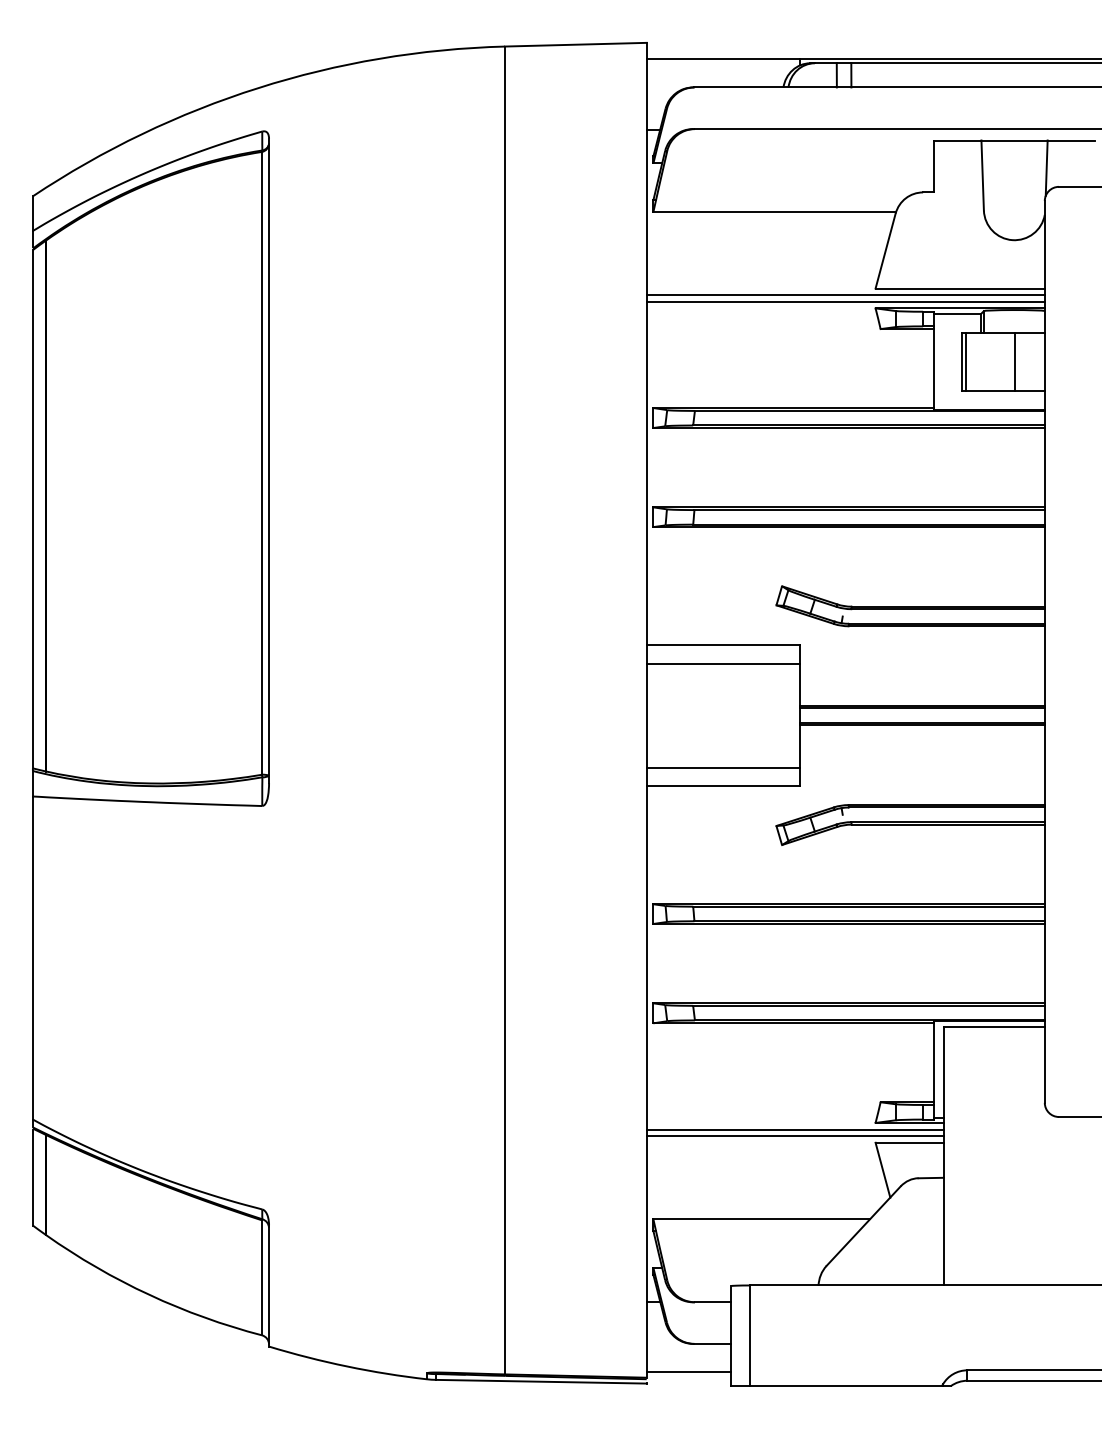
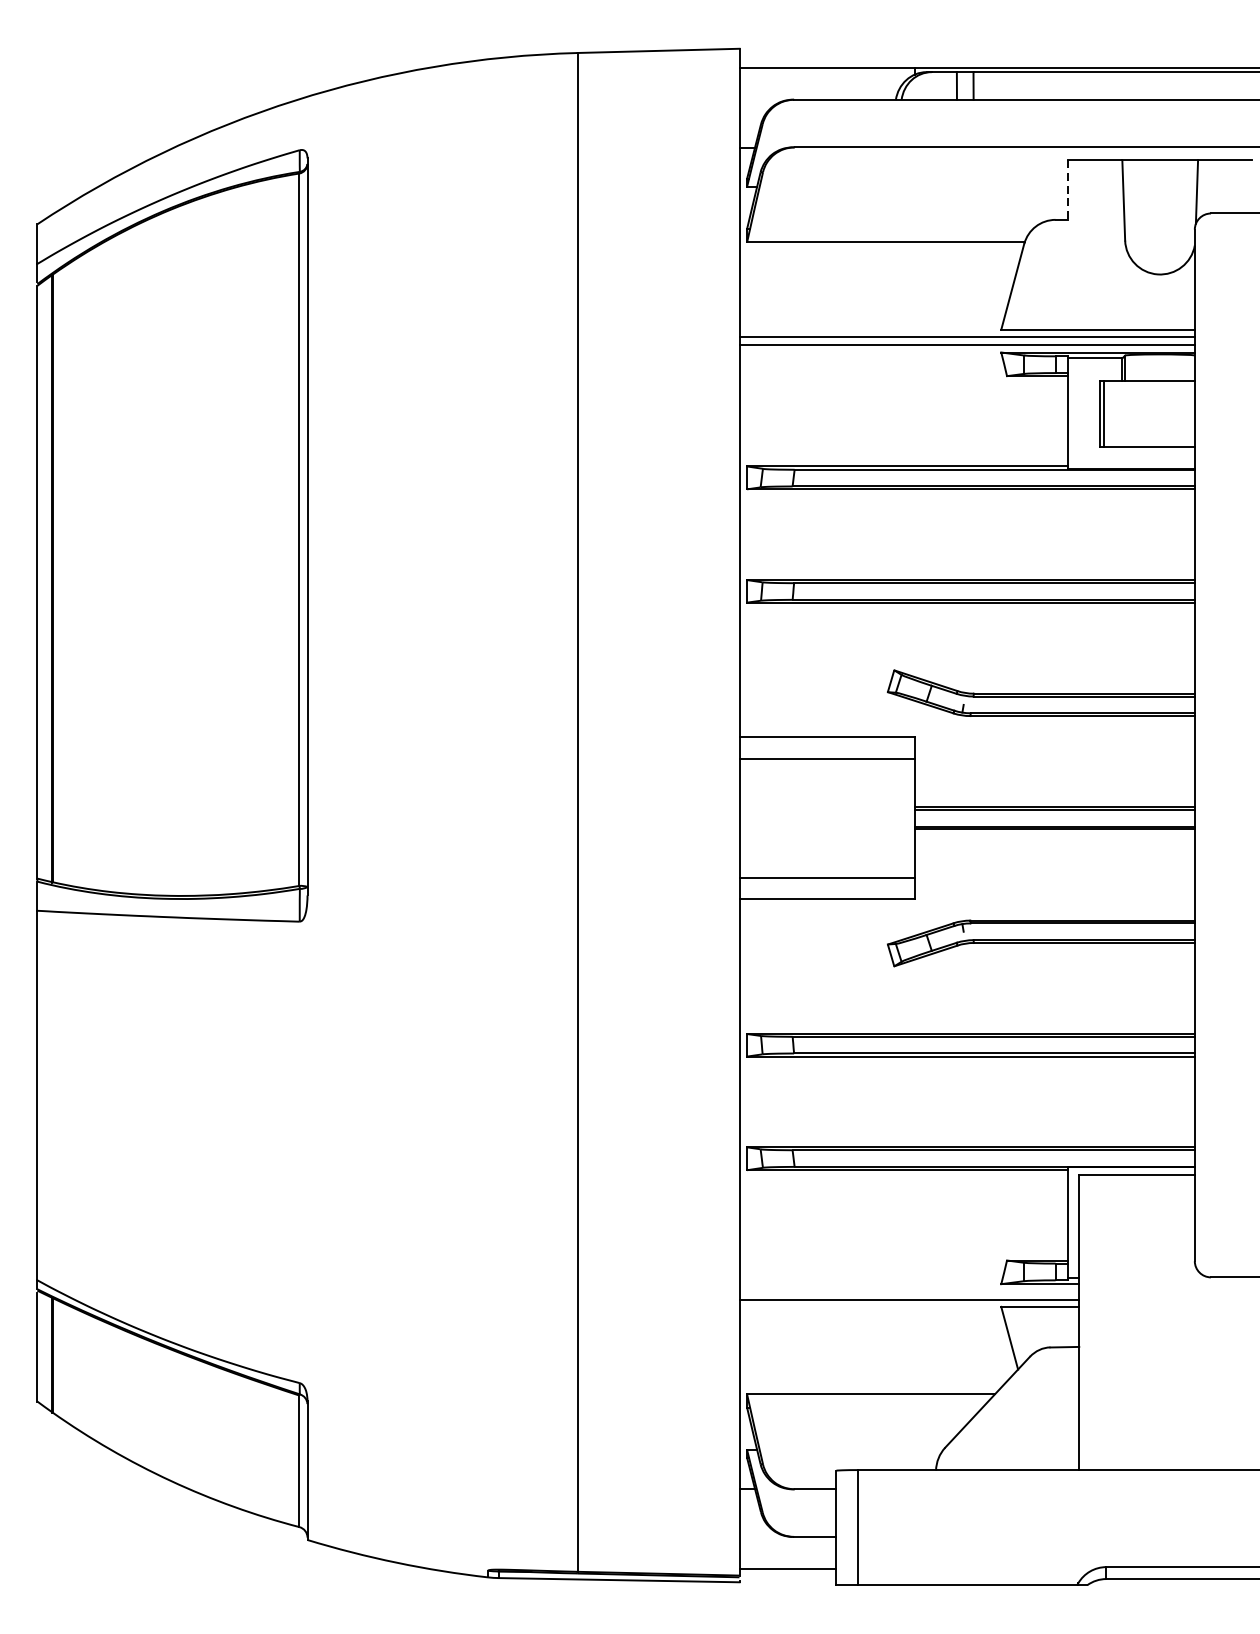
line: (934, 166) -> (1068, 190), solid -> dashed
line: (1014, 361) -> (1160, 413), removed
line: (794, 1129) -> (908, 1291), removed

